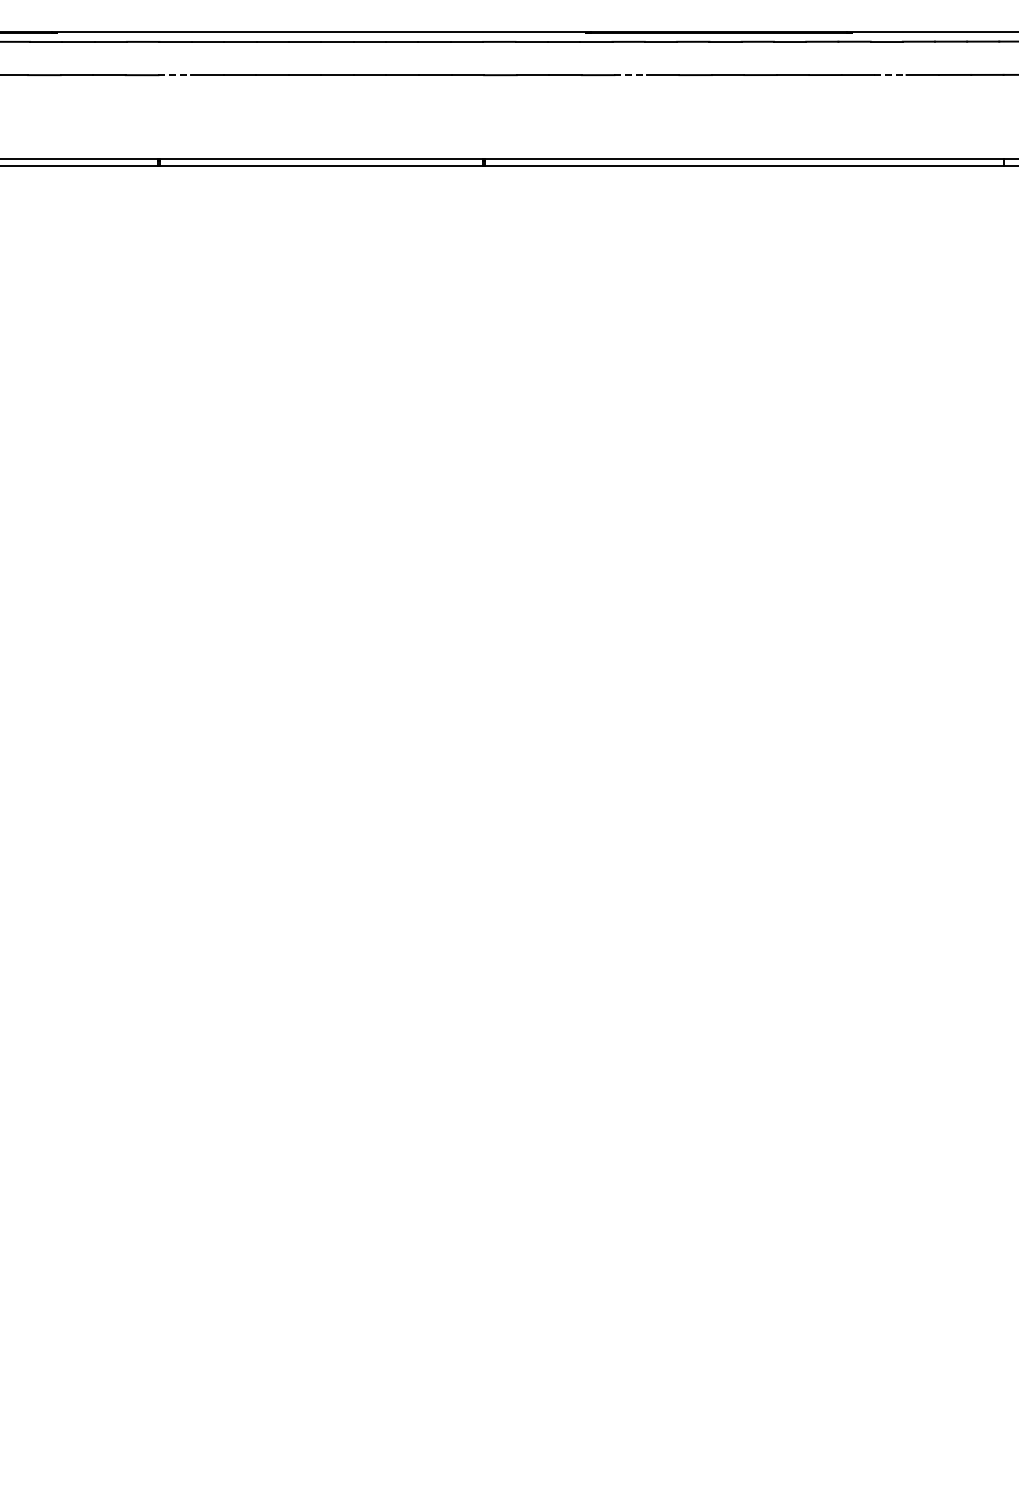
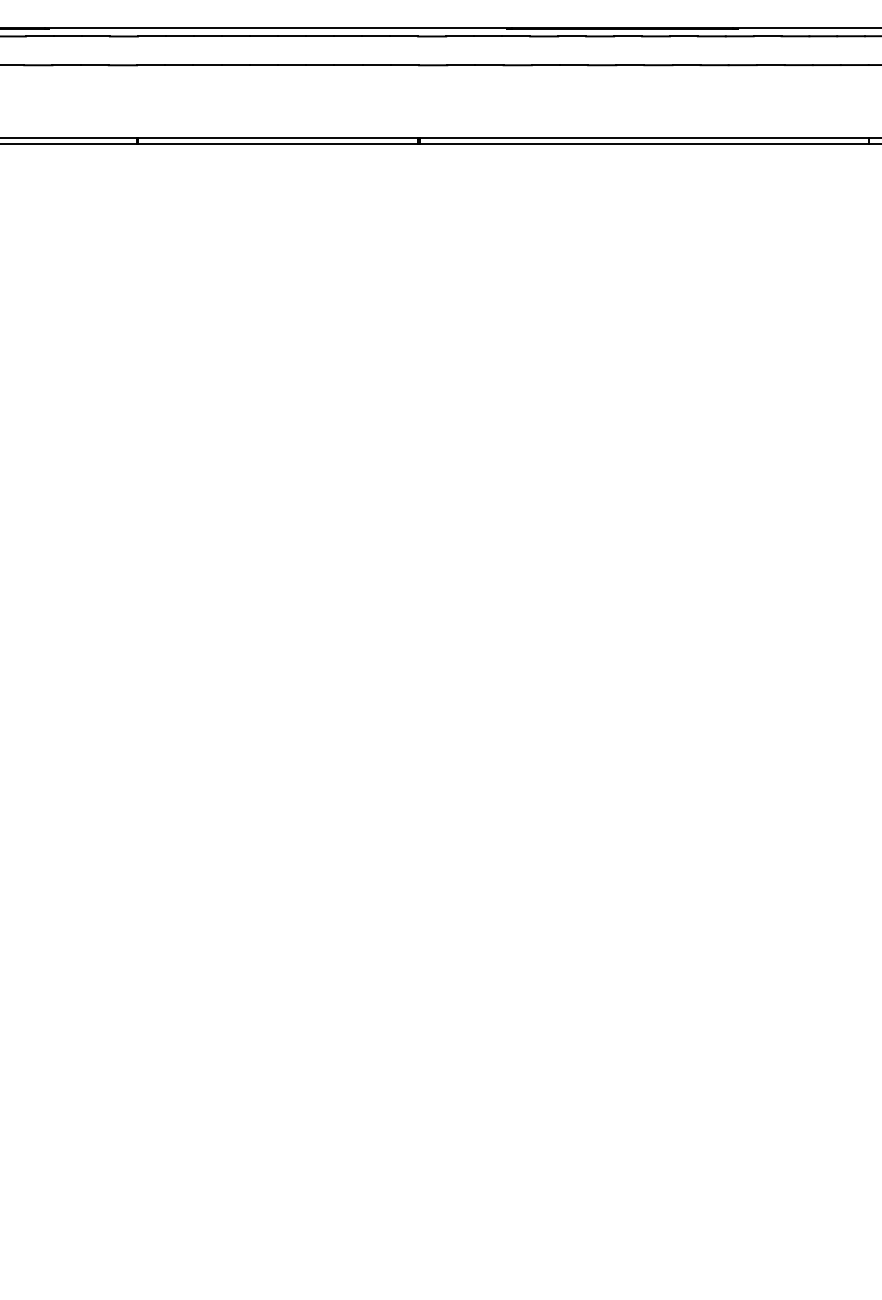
line: (175, 75) -> (151, 65), dashed -> solid
line: (631, 75) -> (546, 65), dashed -> solid
line: (890, 75) -> (770, 65), dashed -> solid

